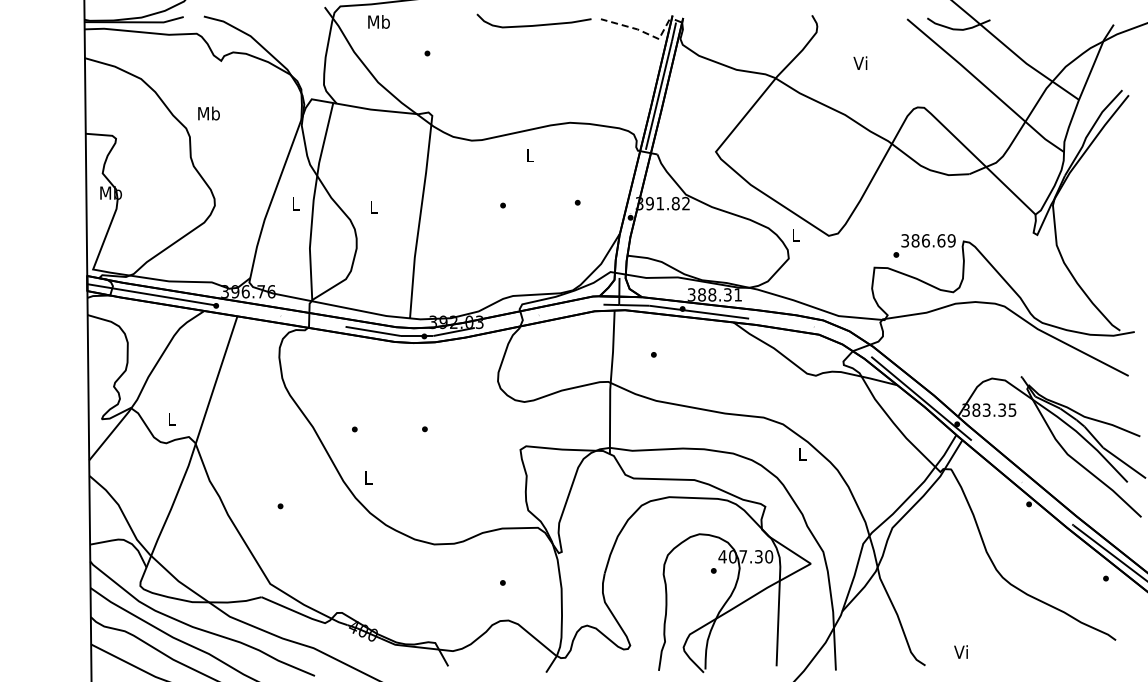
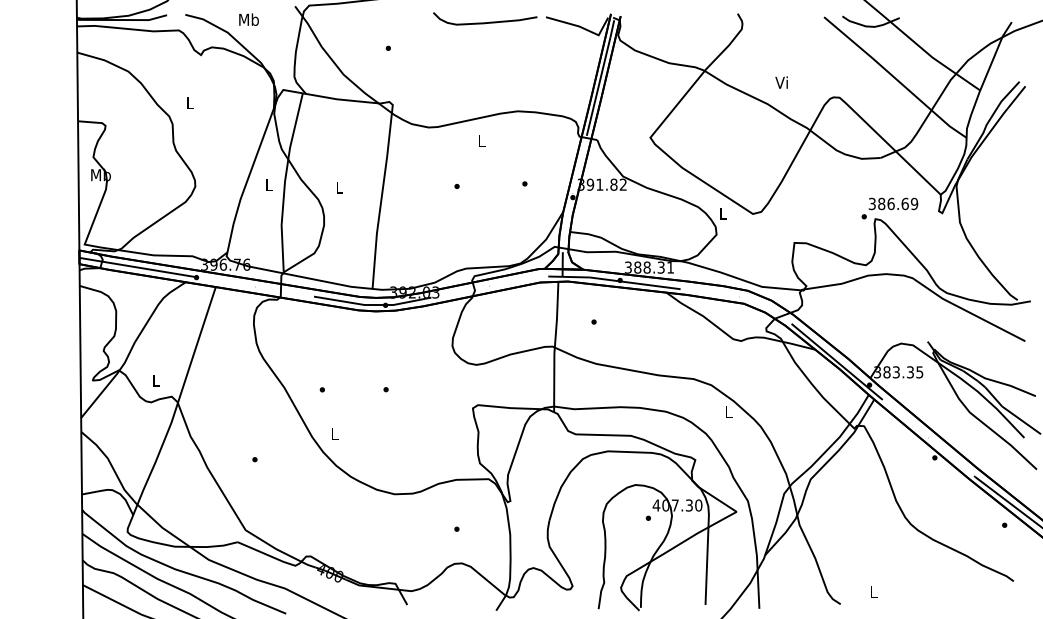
text: (378, 21) -> (248, 19), moved
line: (641, 31) -> (582, 28), dashed -> solid
text: (860, 62) -> (781, 81), moved
text: (208, 113) -> (189, 102), Mb -> L
text: (924, 245) -> (889, 208), moved
text: (960, 651) -> (872, 591), Vi -> L

